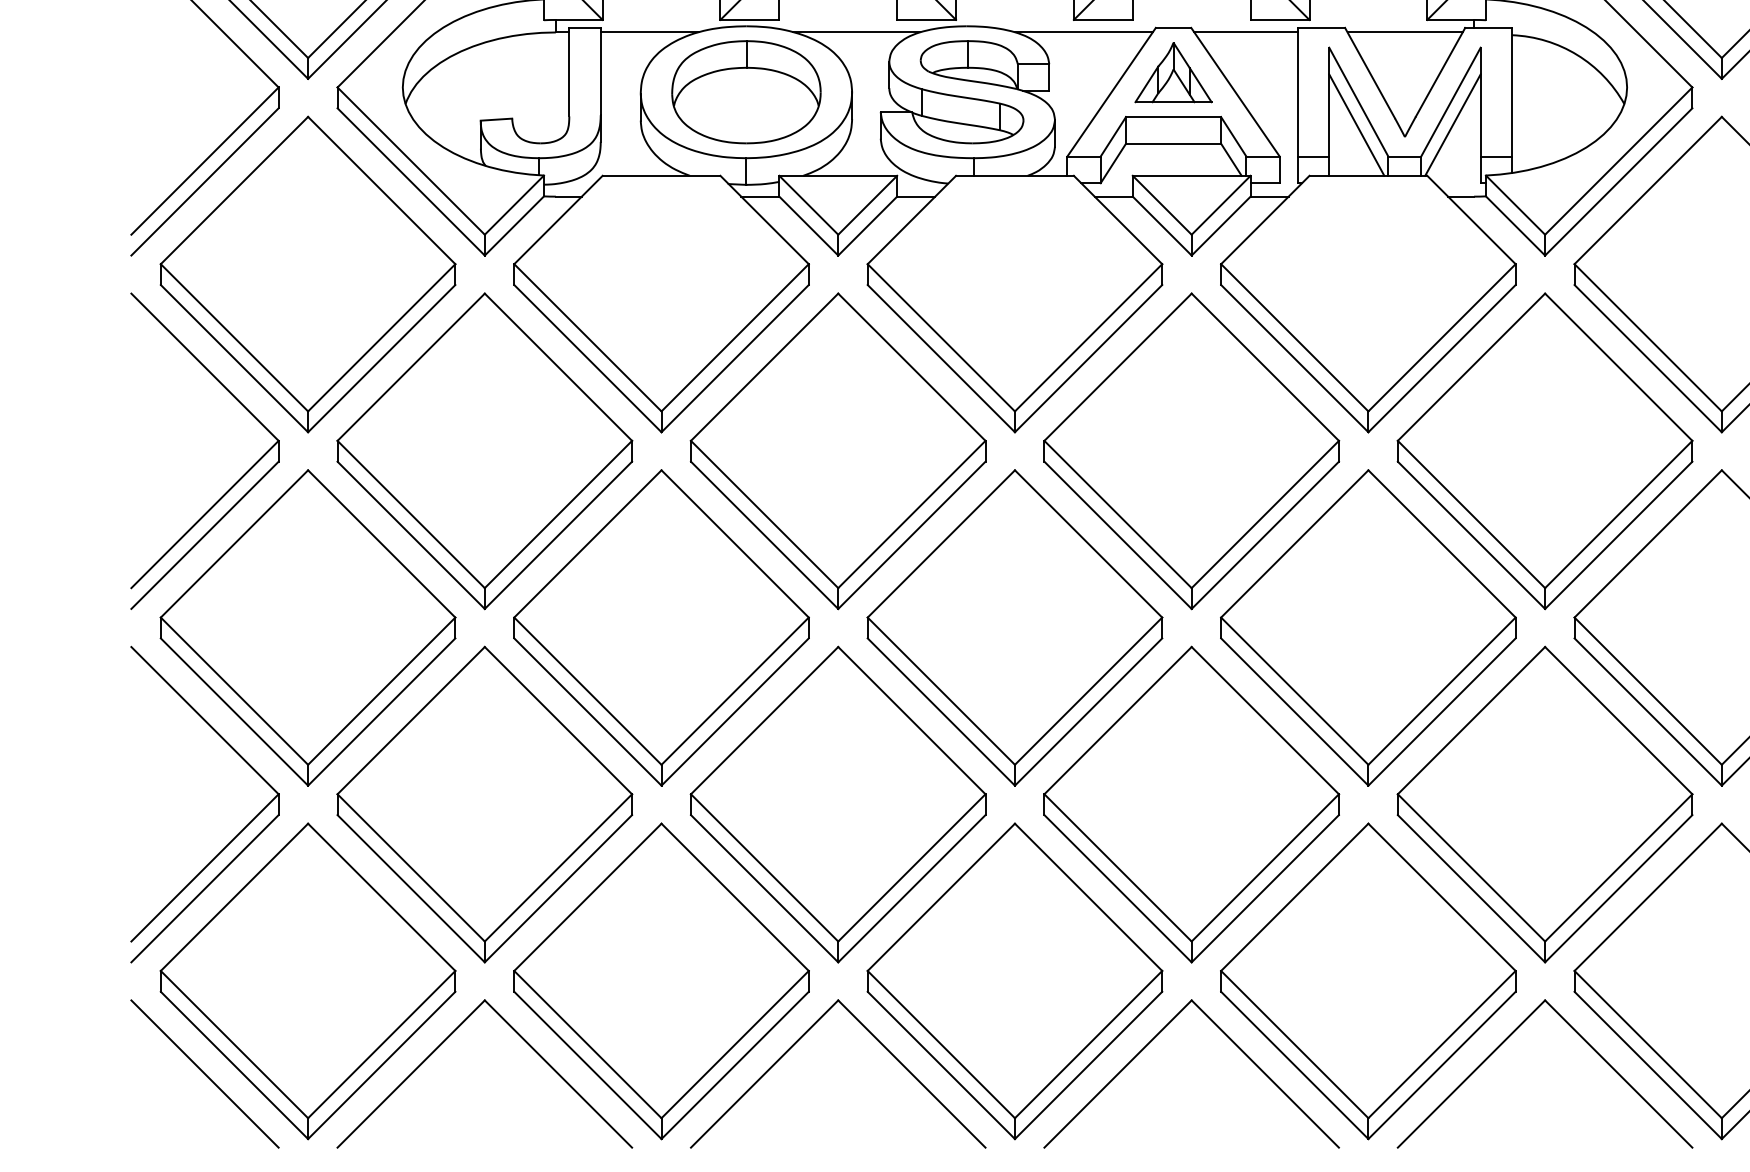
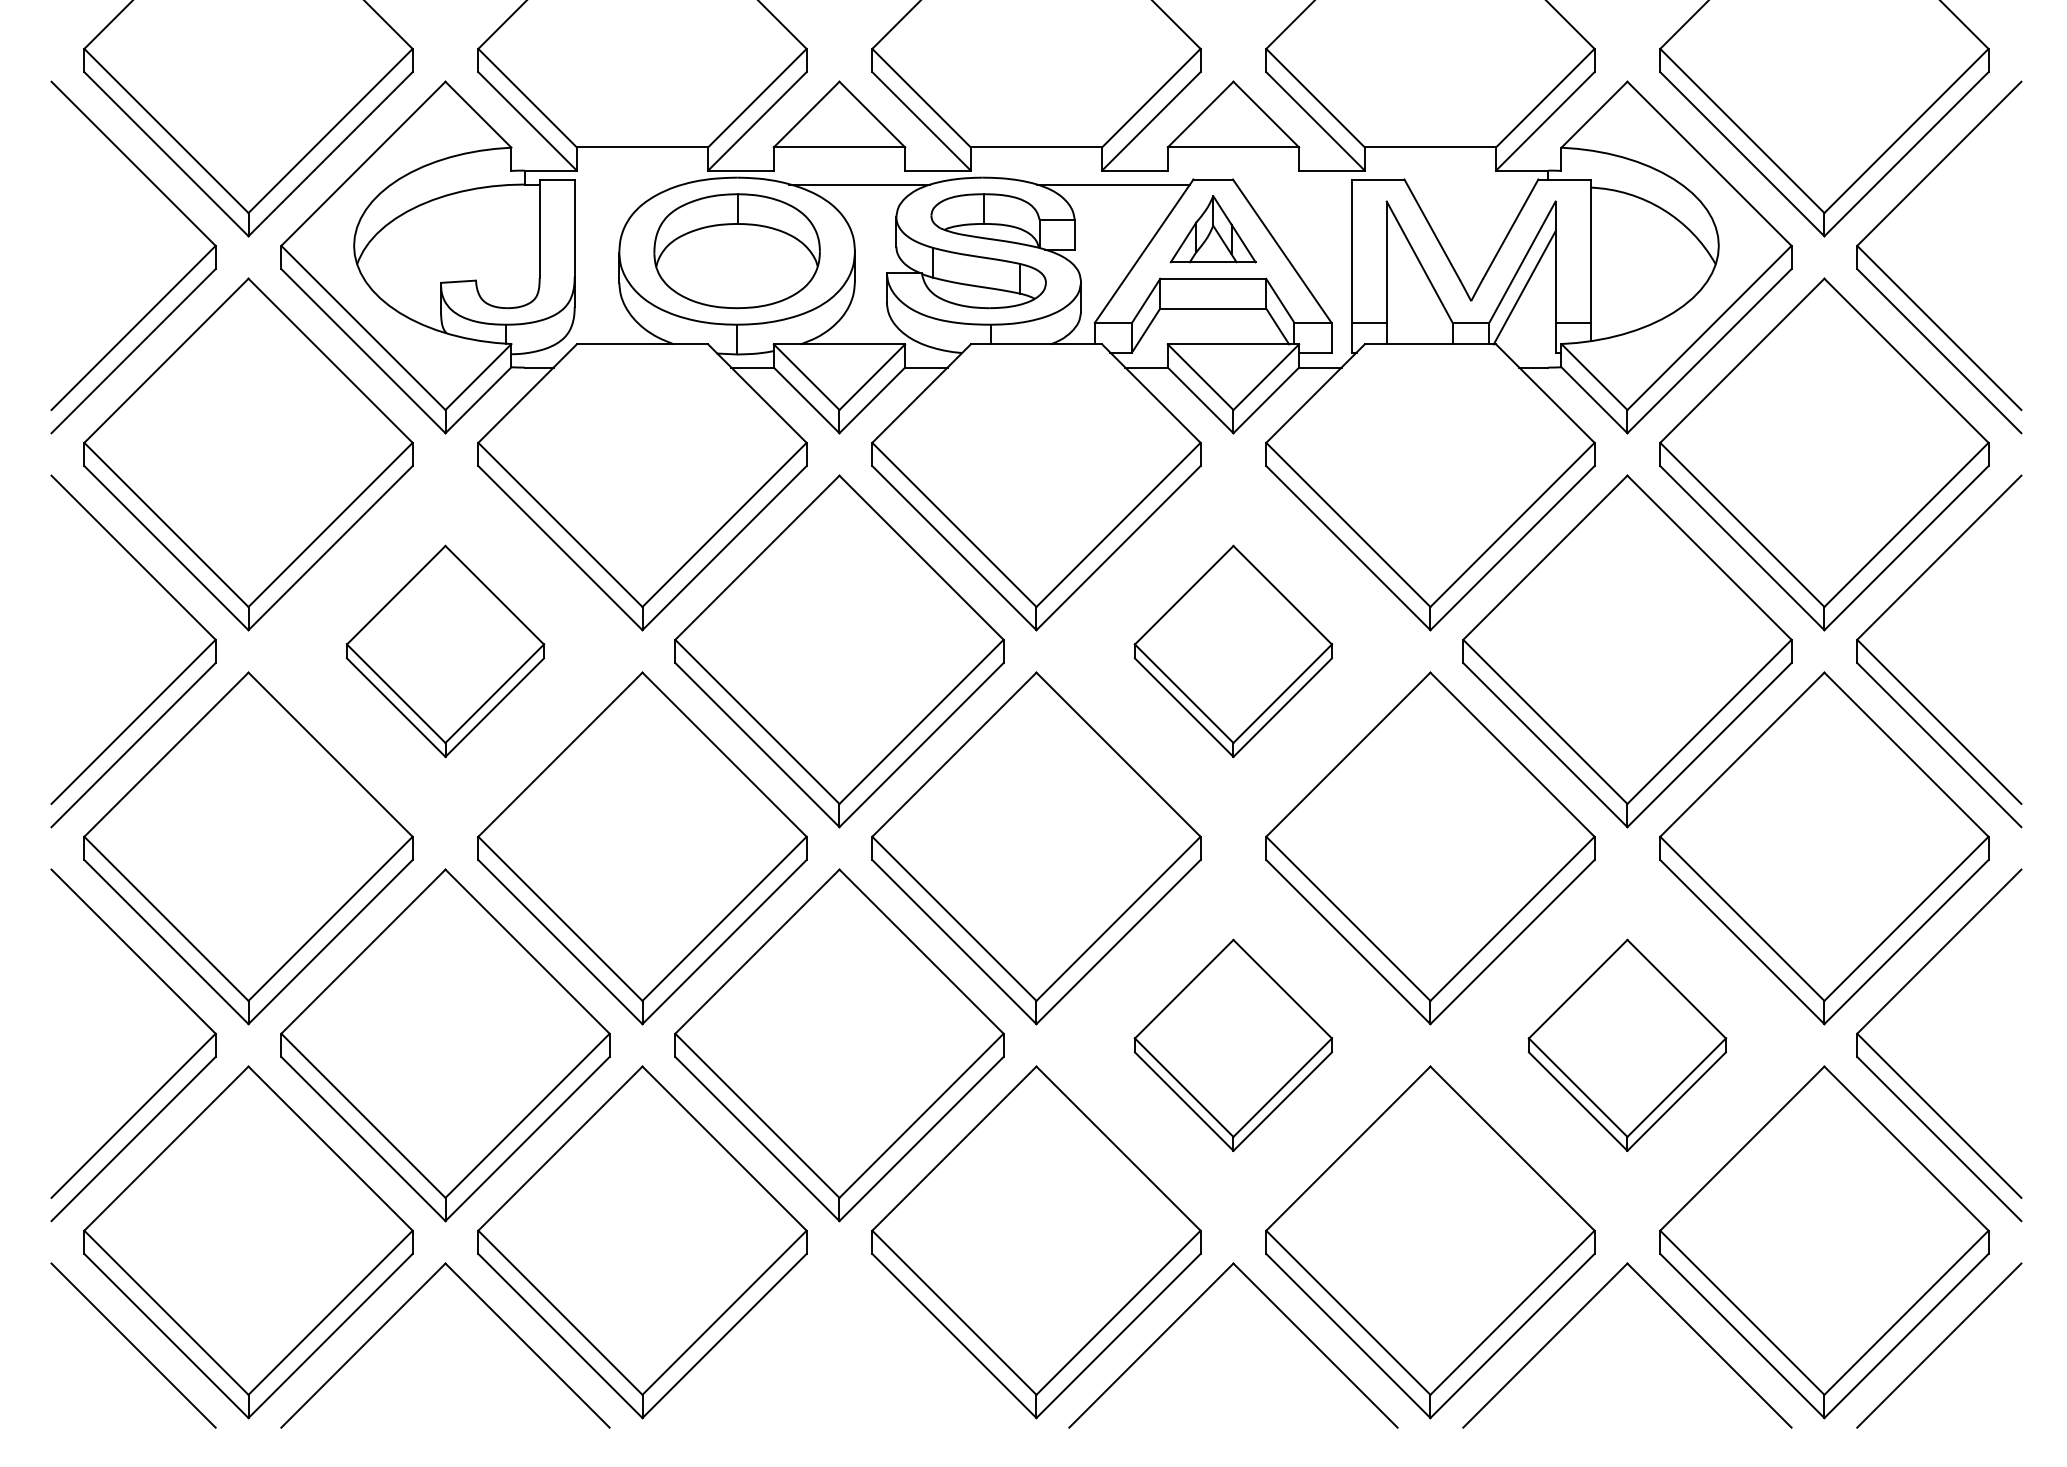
line: (649, 32) -> (629, 184), removed
line: (1245, 32) -> (1293, 184), removed
line: (1405, 32) -> (1471, 184), removed
line: (1356, 124) -> (1417, 287), removed
part: (484, 451) -> (445, 651), size x0.6
part: (1191, 451) -> (1233, 651), size x0.6
part: (1191, 804) -> (1233, 1045), size x0.6
part: (1545, 804) -> (1627, 1045), size x0.6
part: (802, 1037) -> (799, 1304), removed

